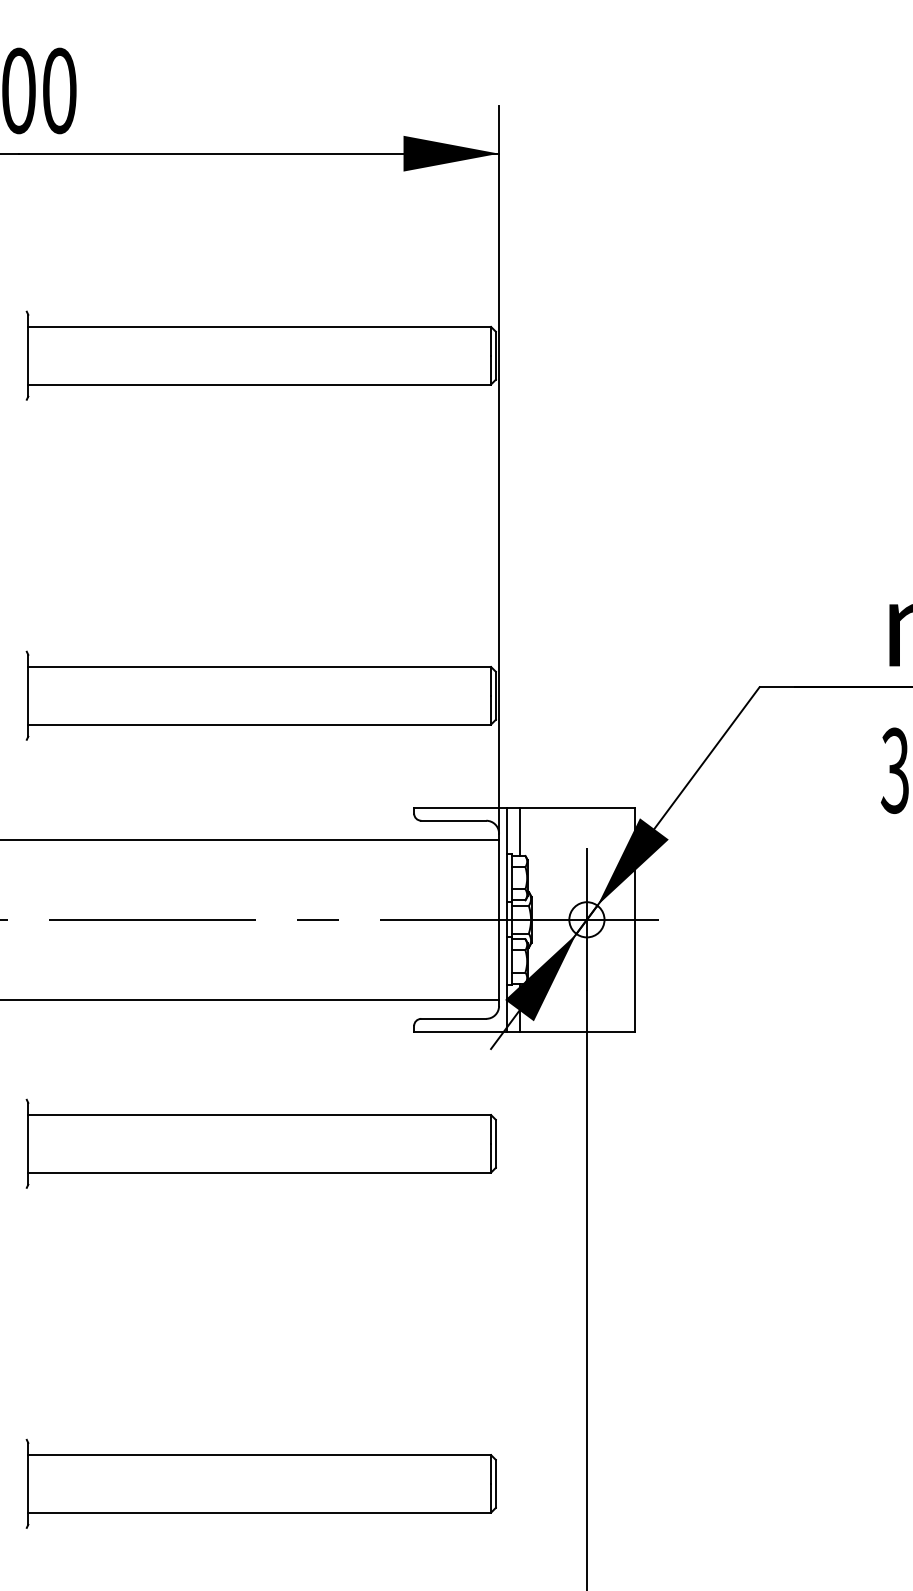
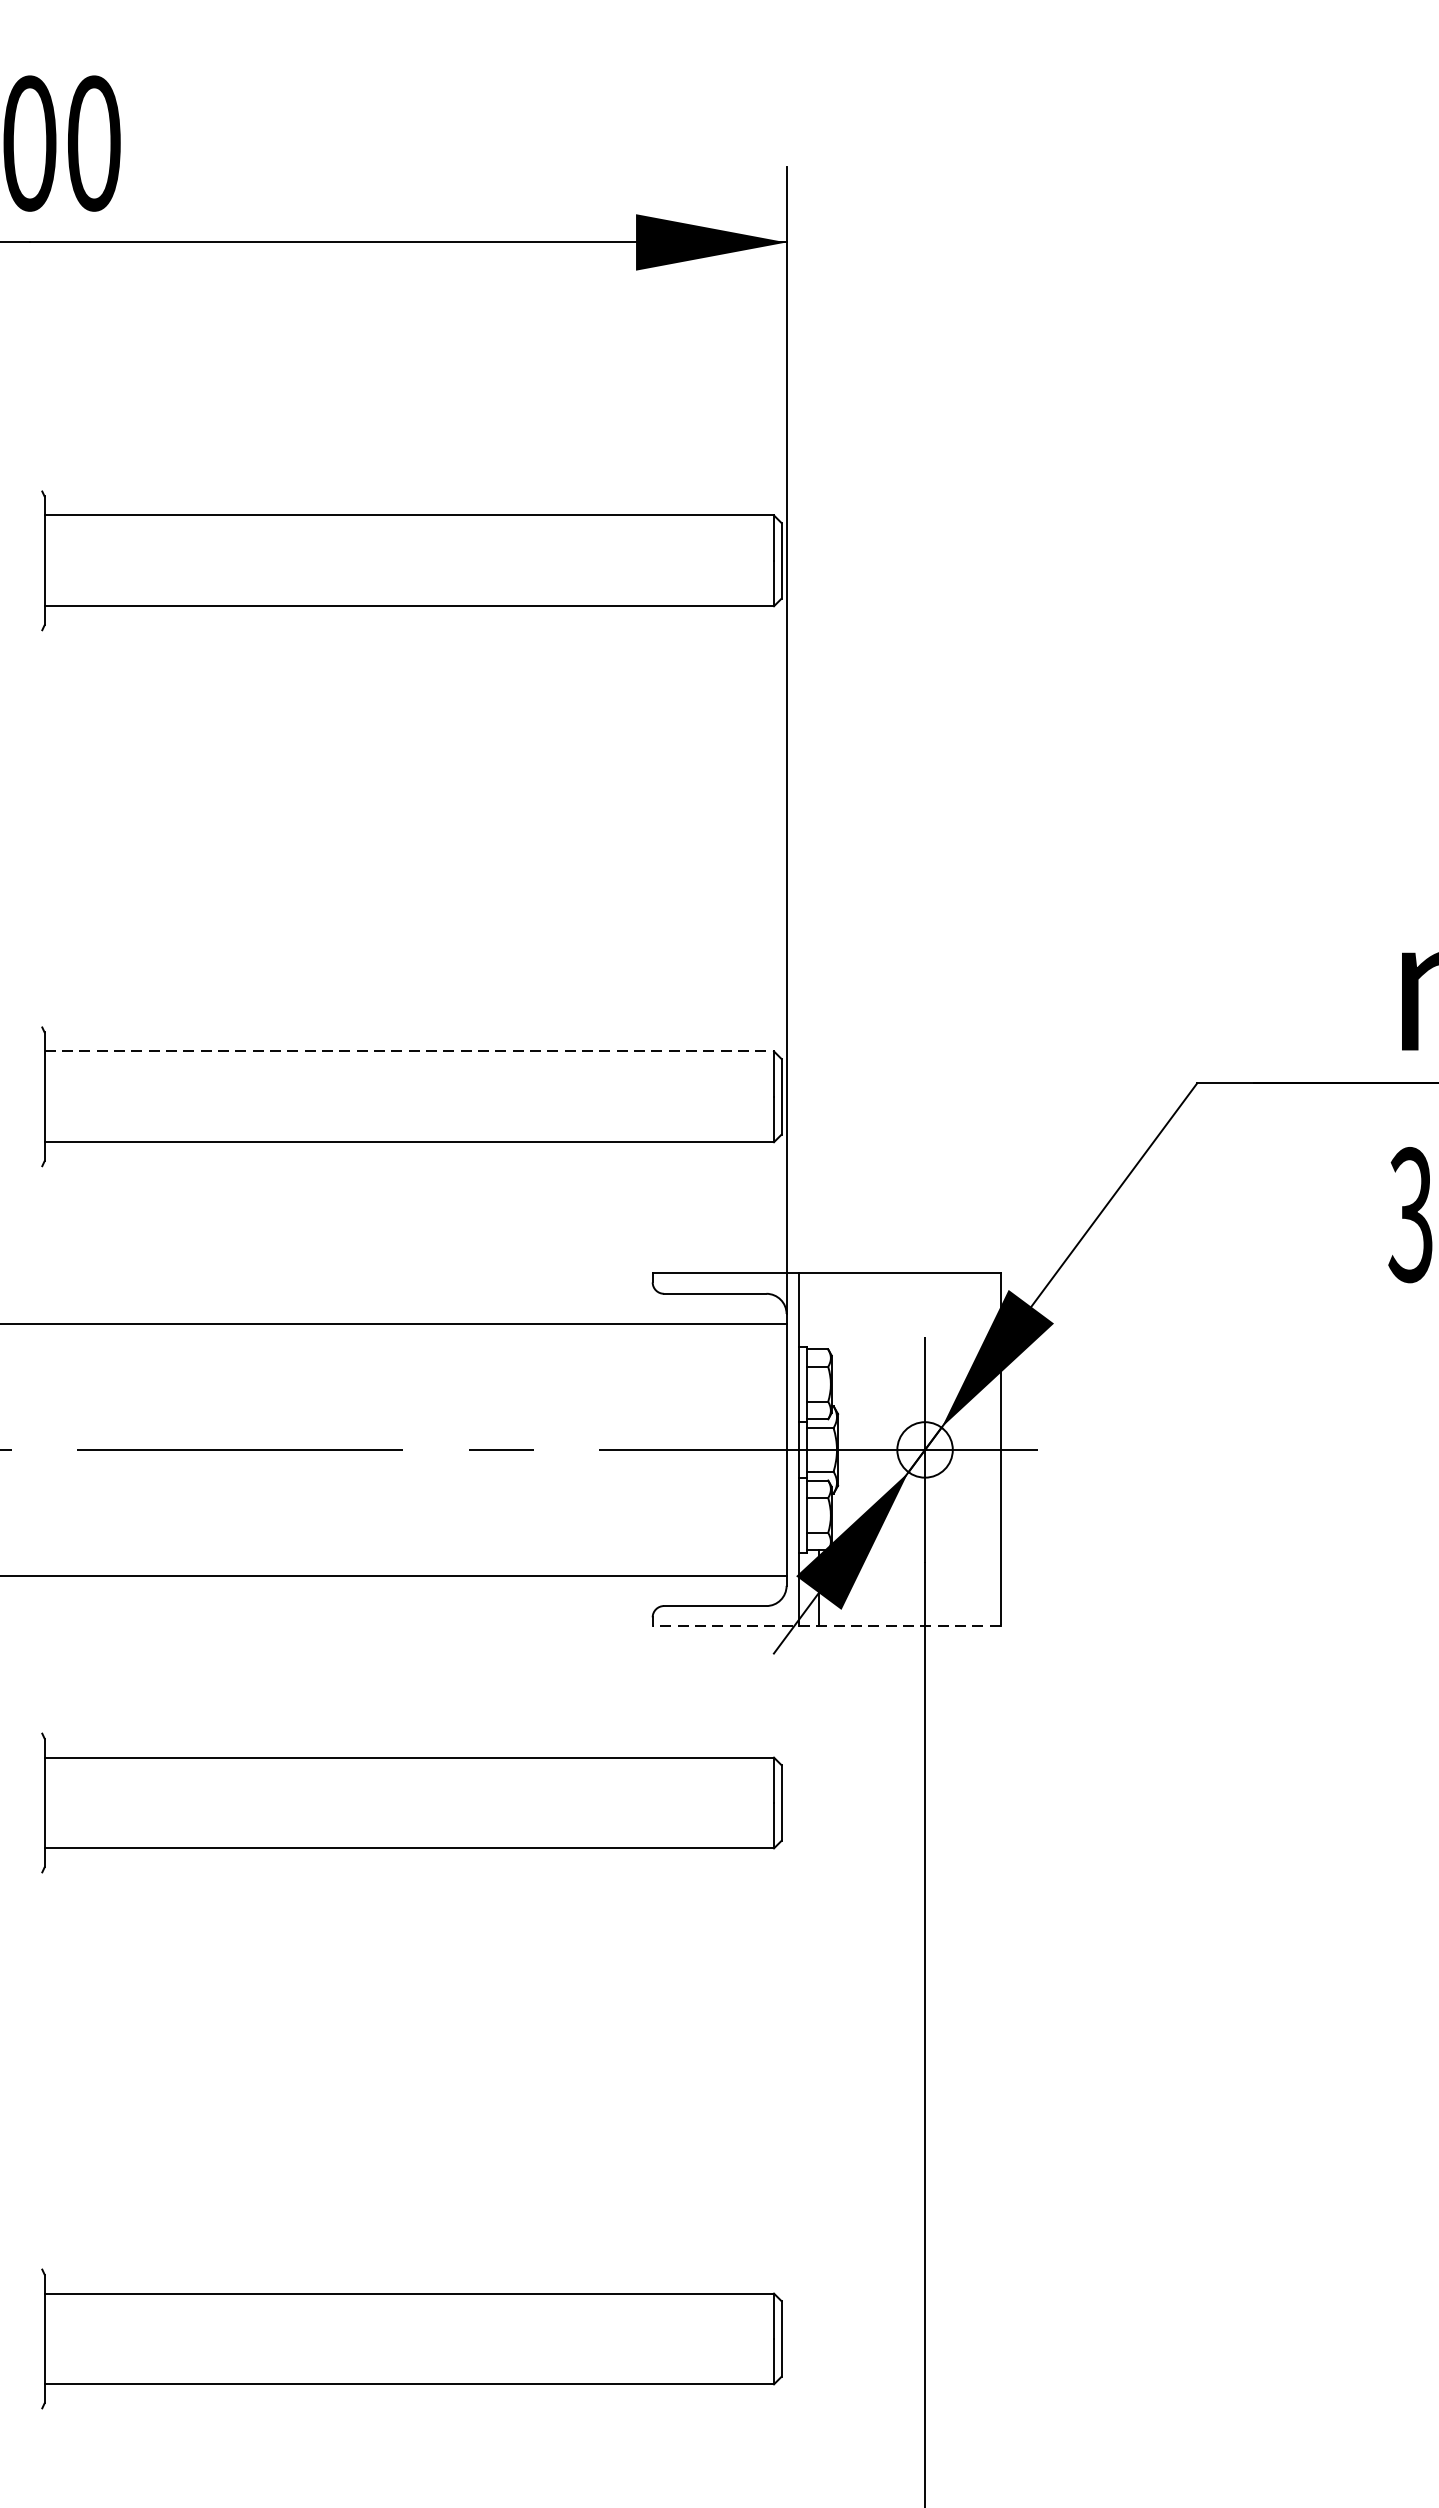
line: (260, 666) -> (410, 1050), solid -> dashed
line: (519, 831) -> (818, 1310), removed
line: (524, 1031) -> (826, 1625), solid -> dashed

